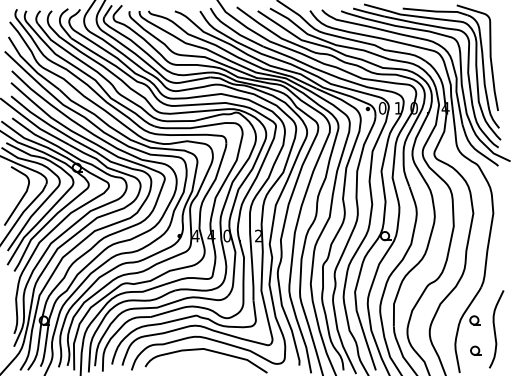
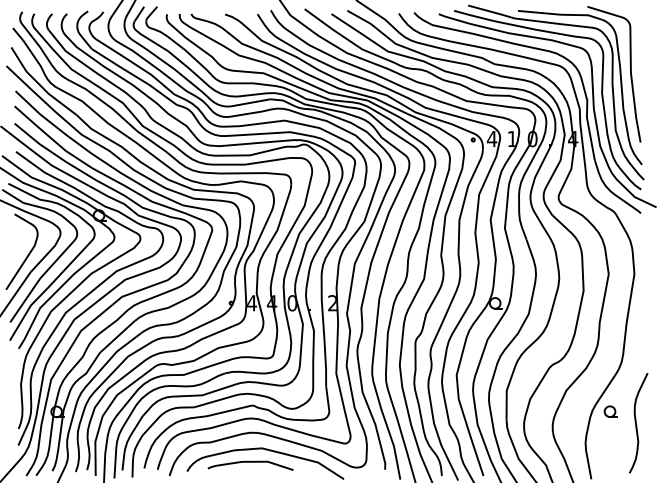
text: (382, 107) -> (491, 138), 0 -> 4
part: (475, 350) -> (611, 450), removed
curve: (194, 359) -> (250, 462), added

